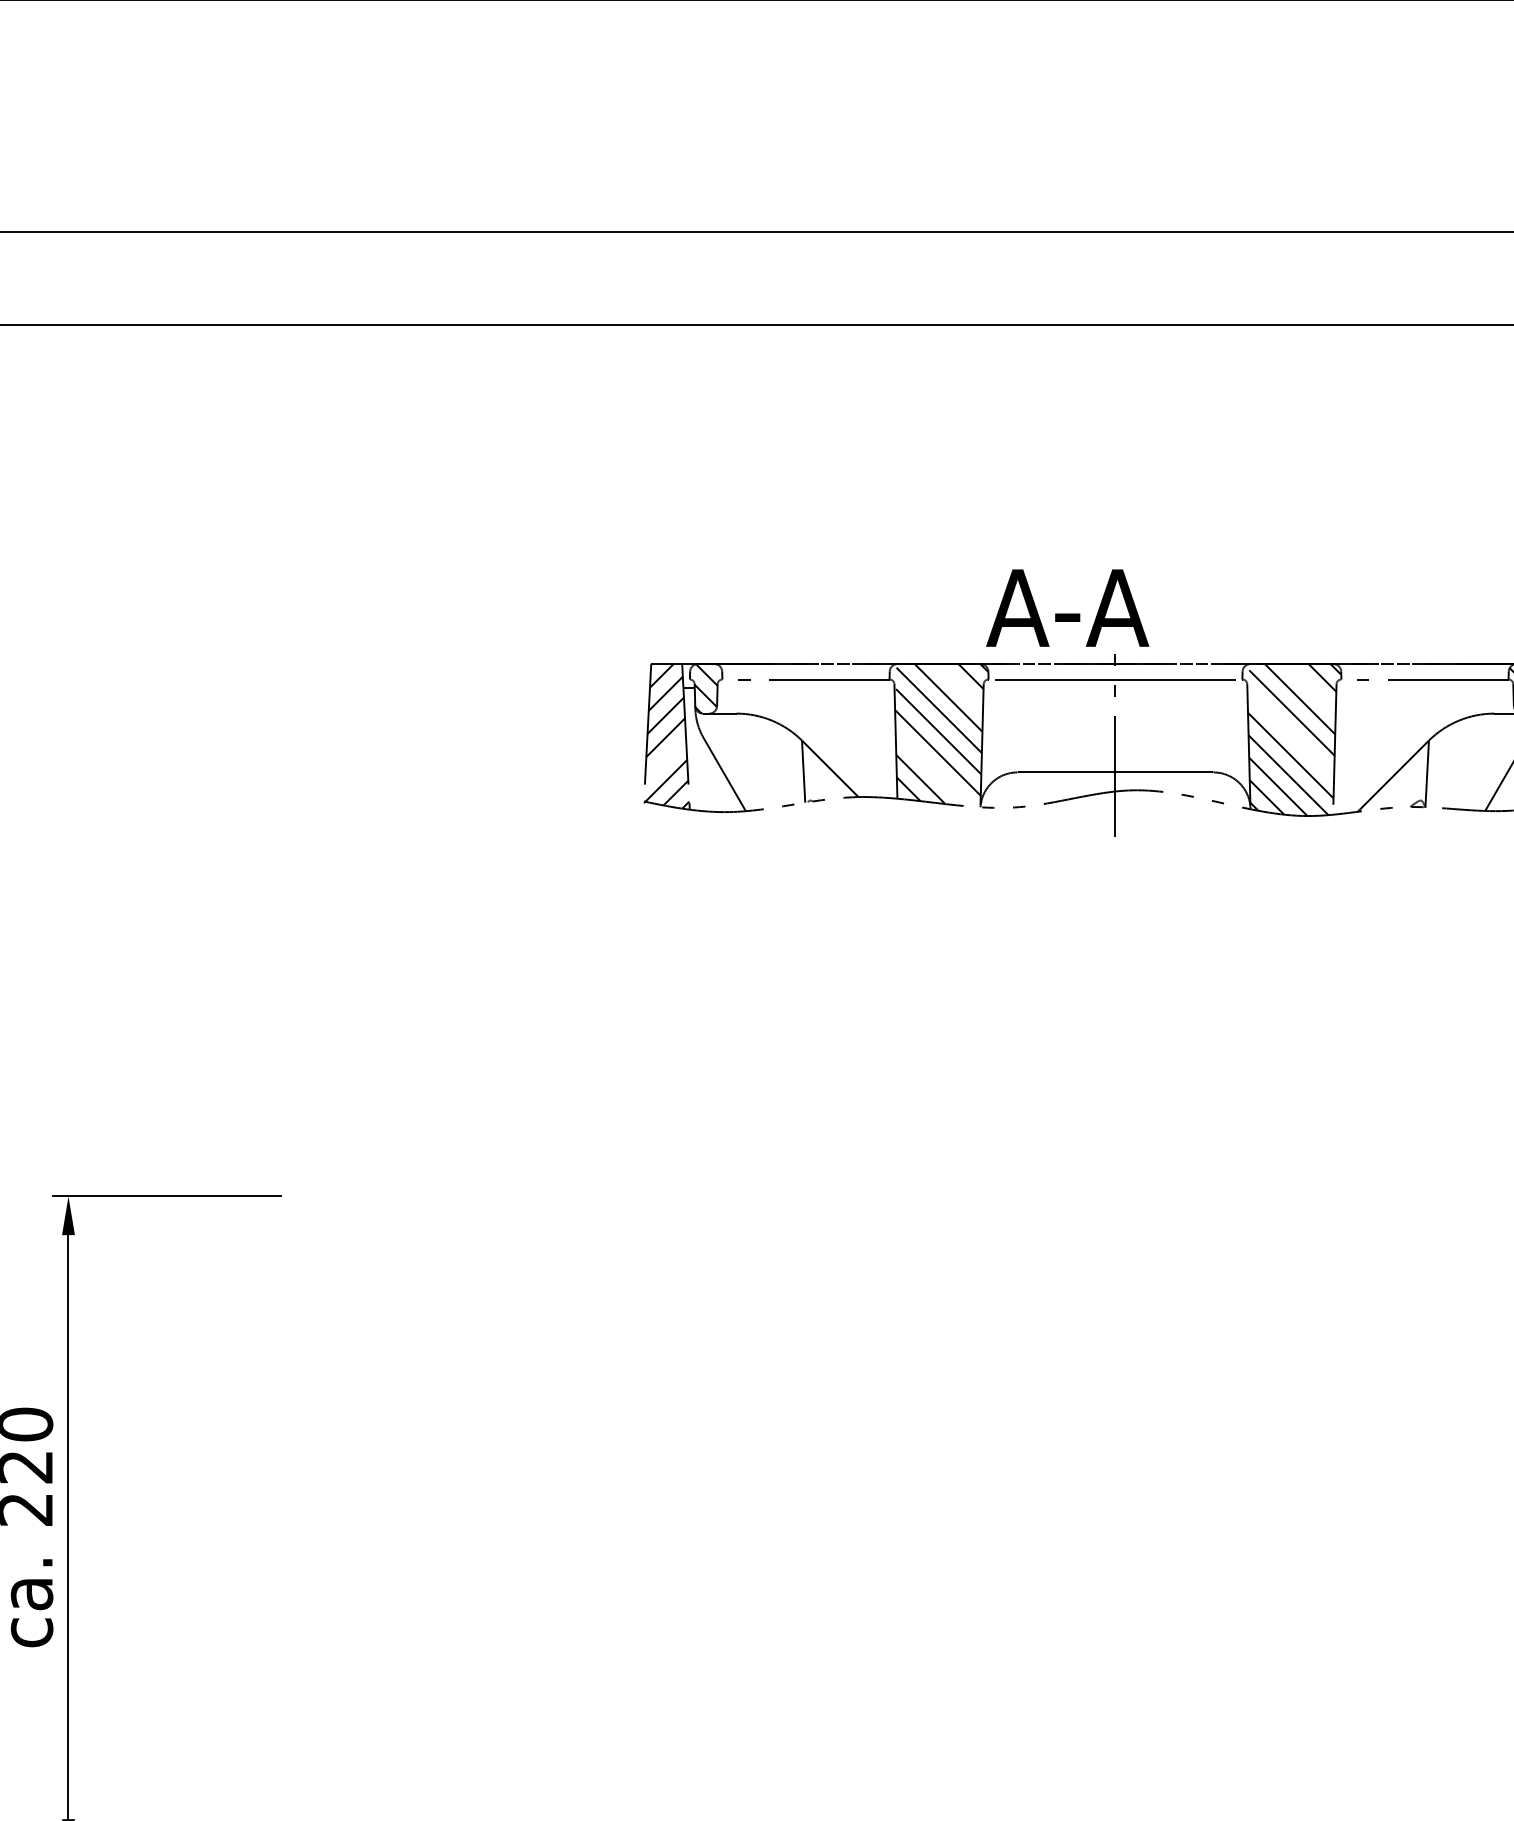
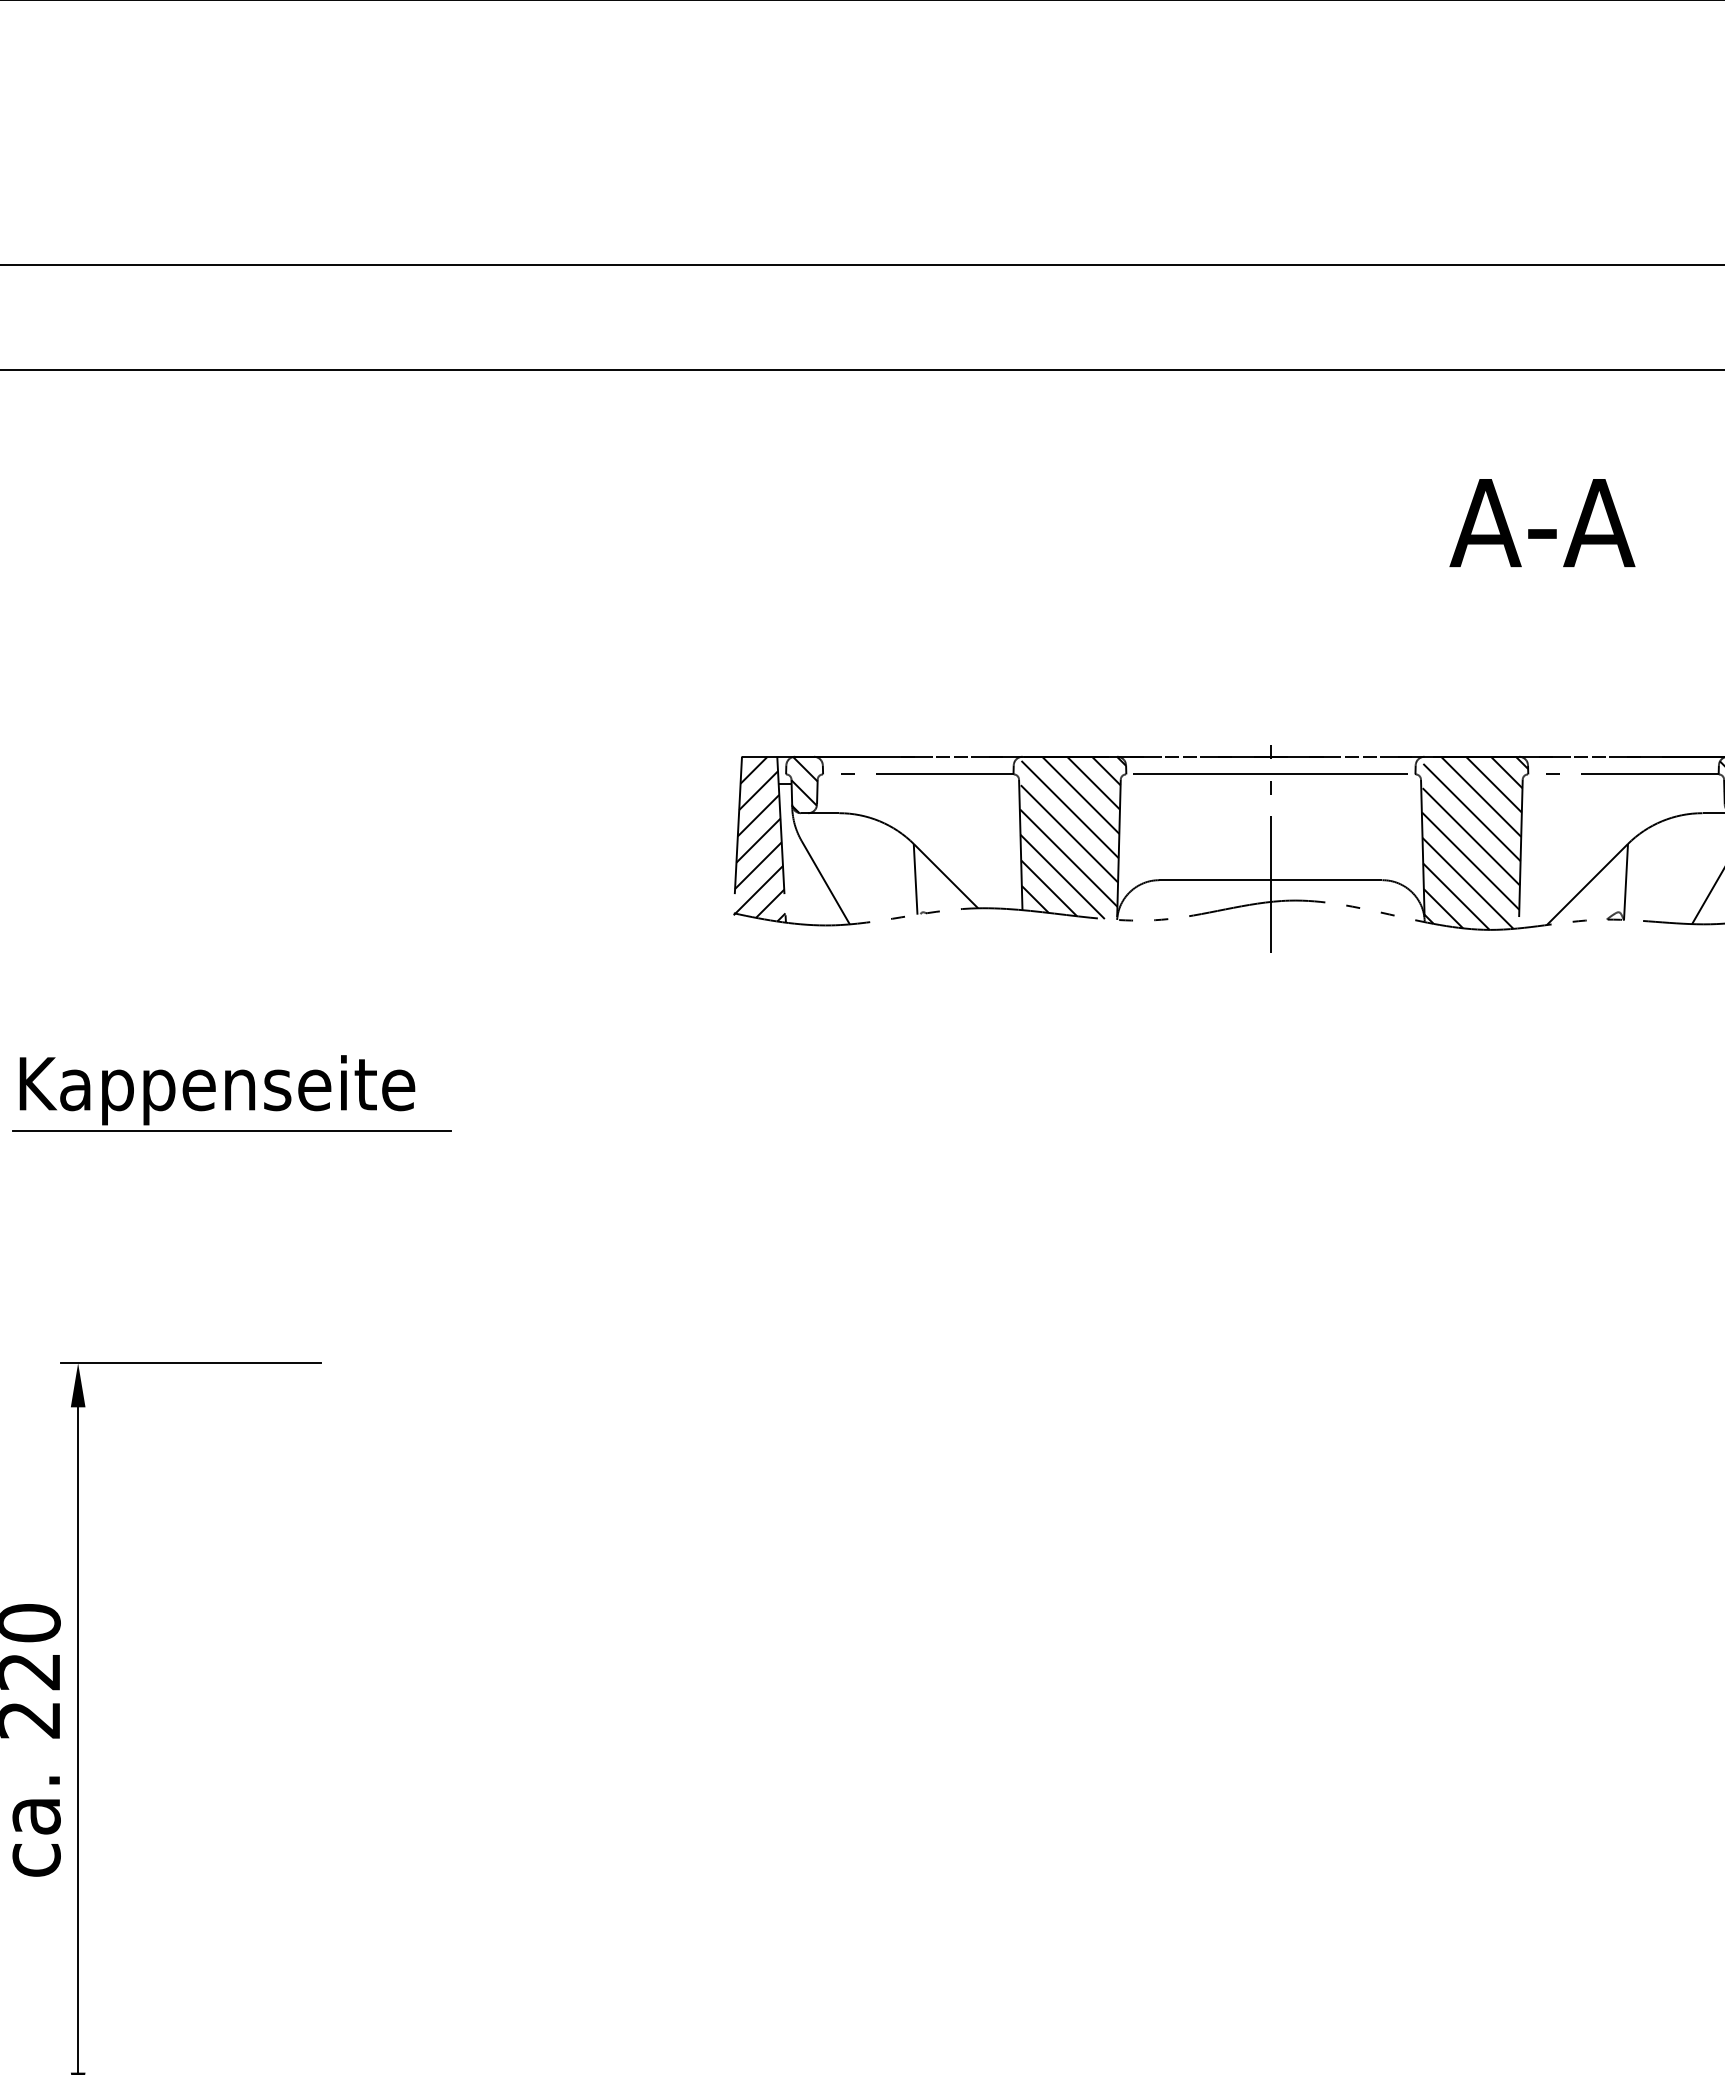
text: (1067, 608) -> (1542, 523), moved
line: (959, 686) -> (1093, 782), added
line: (1310, 688) -> (1493, 784), added
line: (1290, 733) -> (1470, 835), added
line: (665, 759) -> (758, 865), added
line: (932, 769) -> (1062, 876), added
part: (203, 959) -> (231, 1093), added

